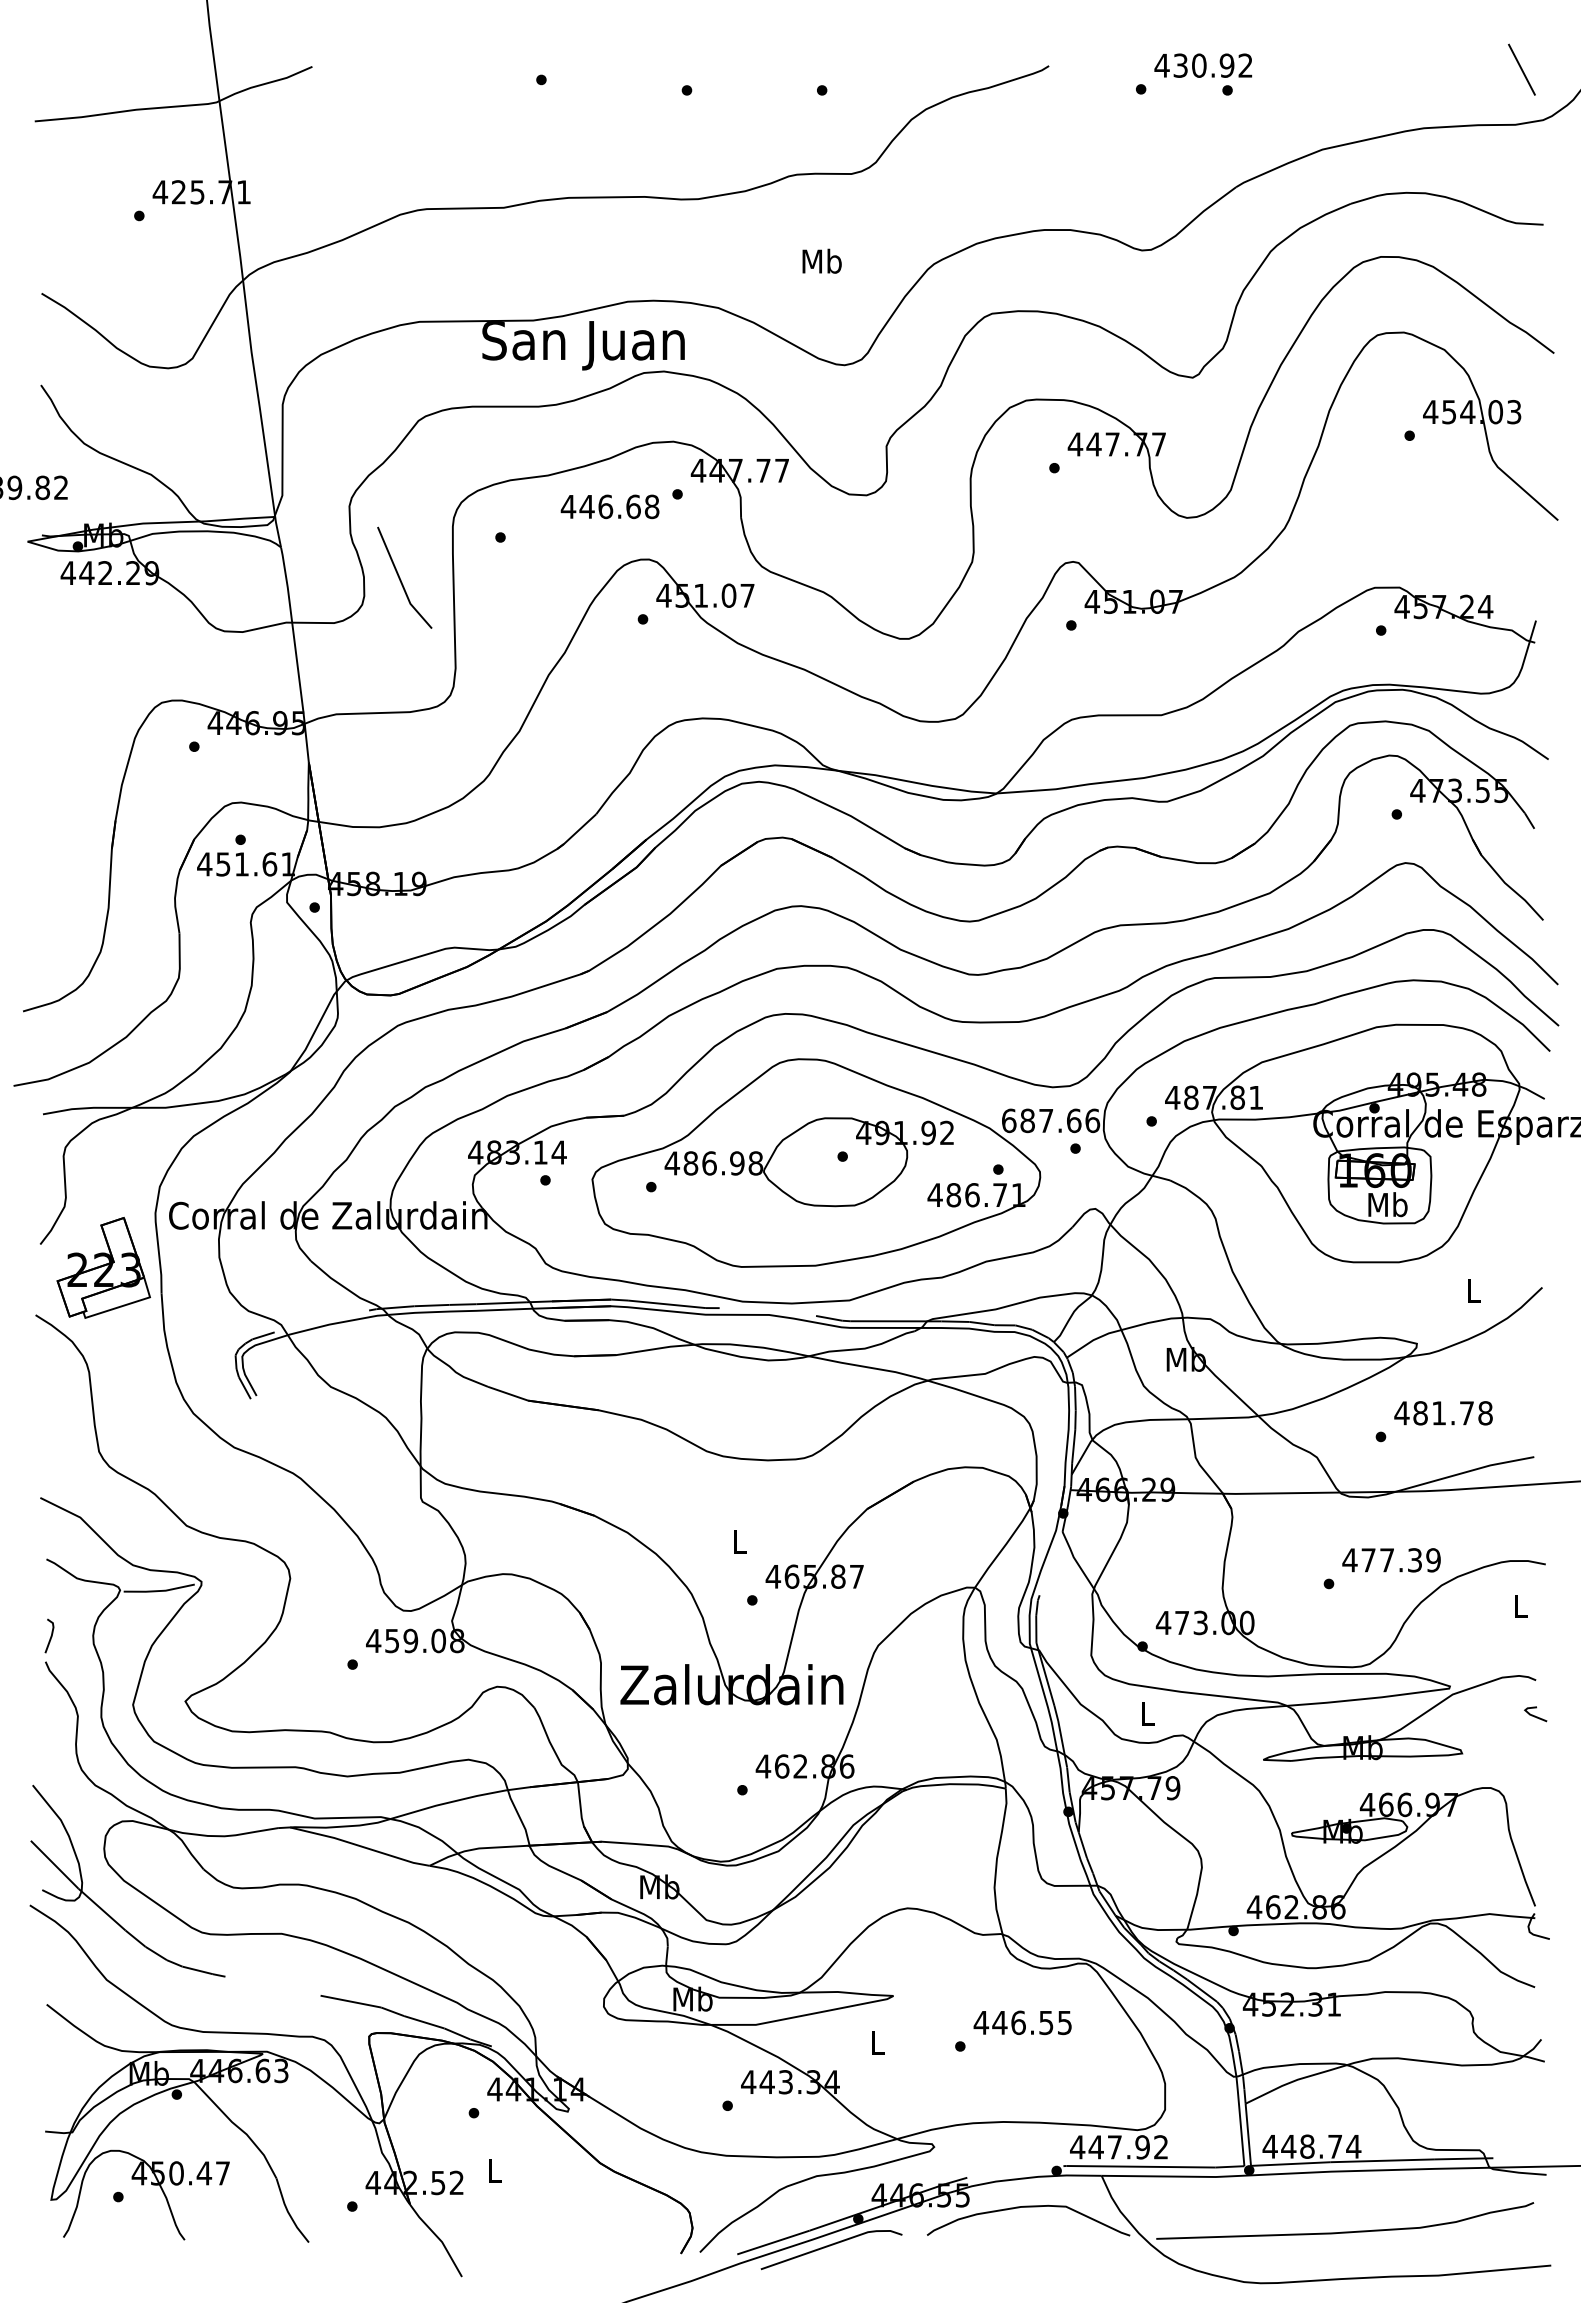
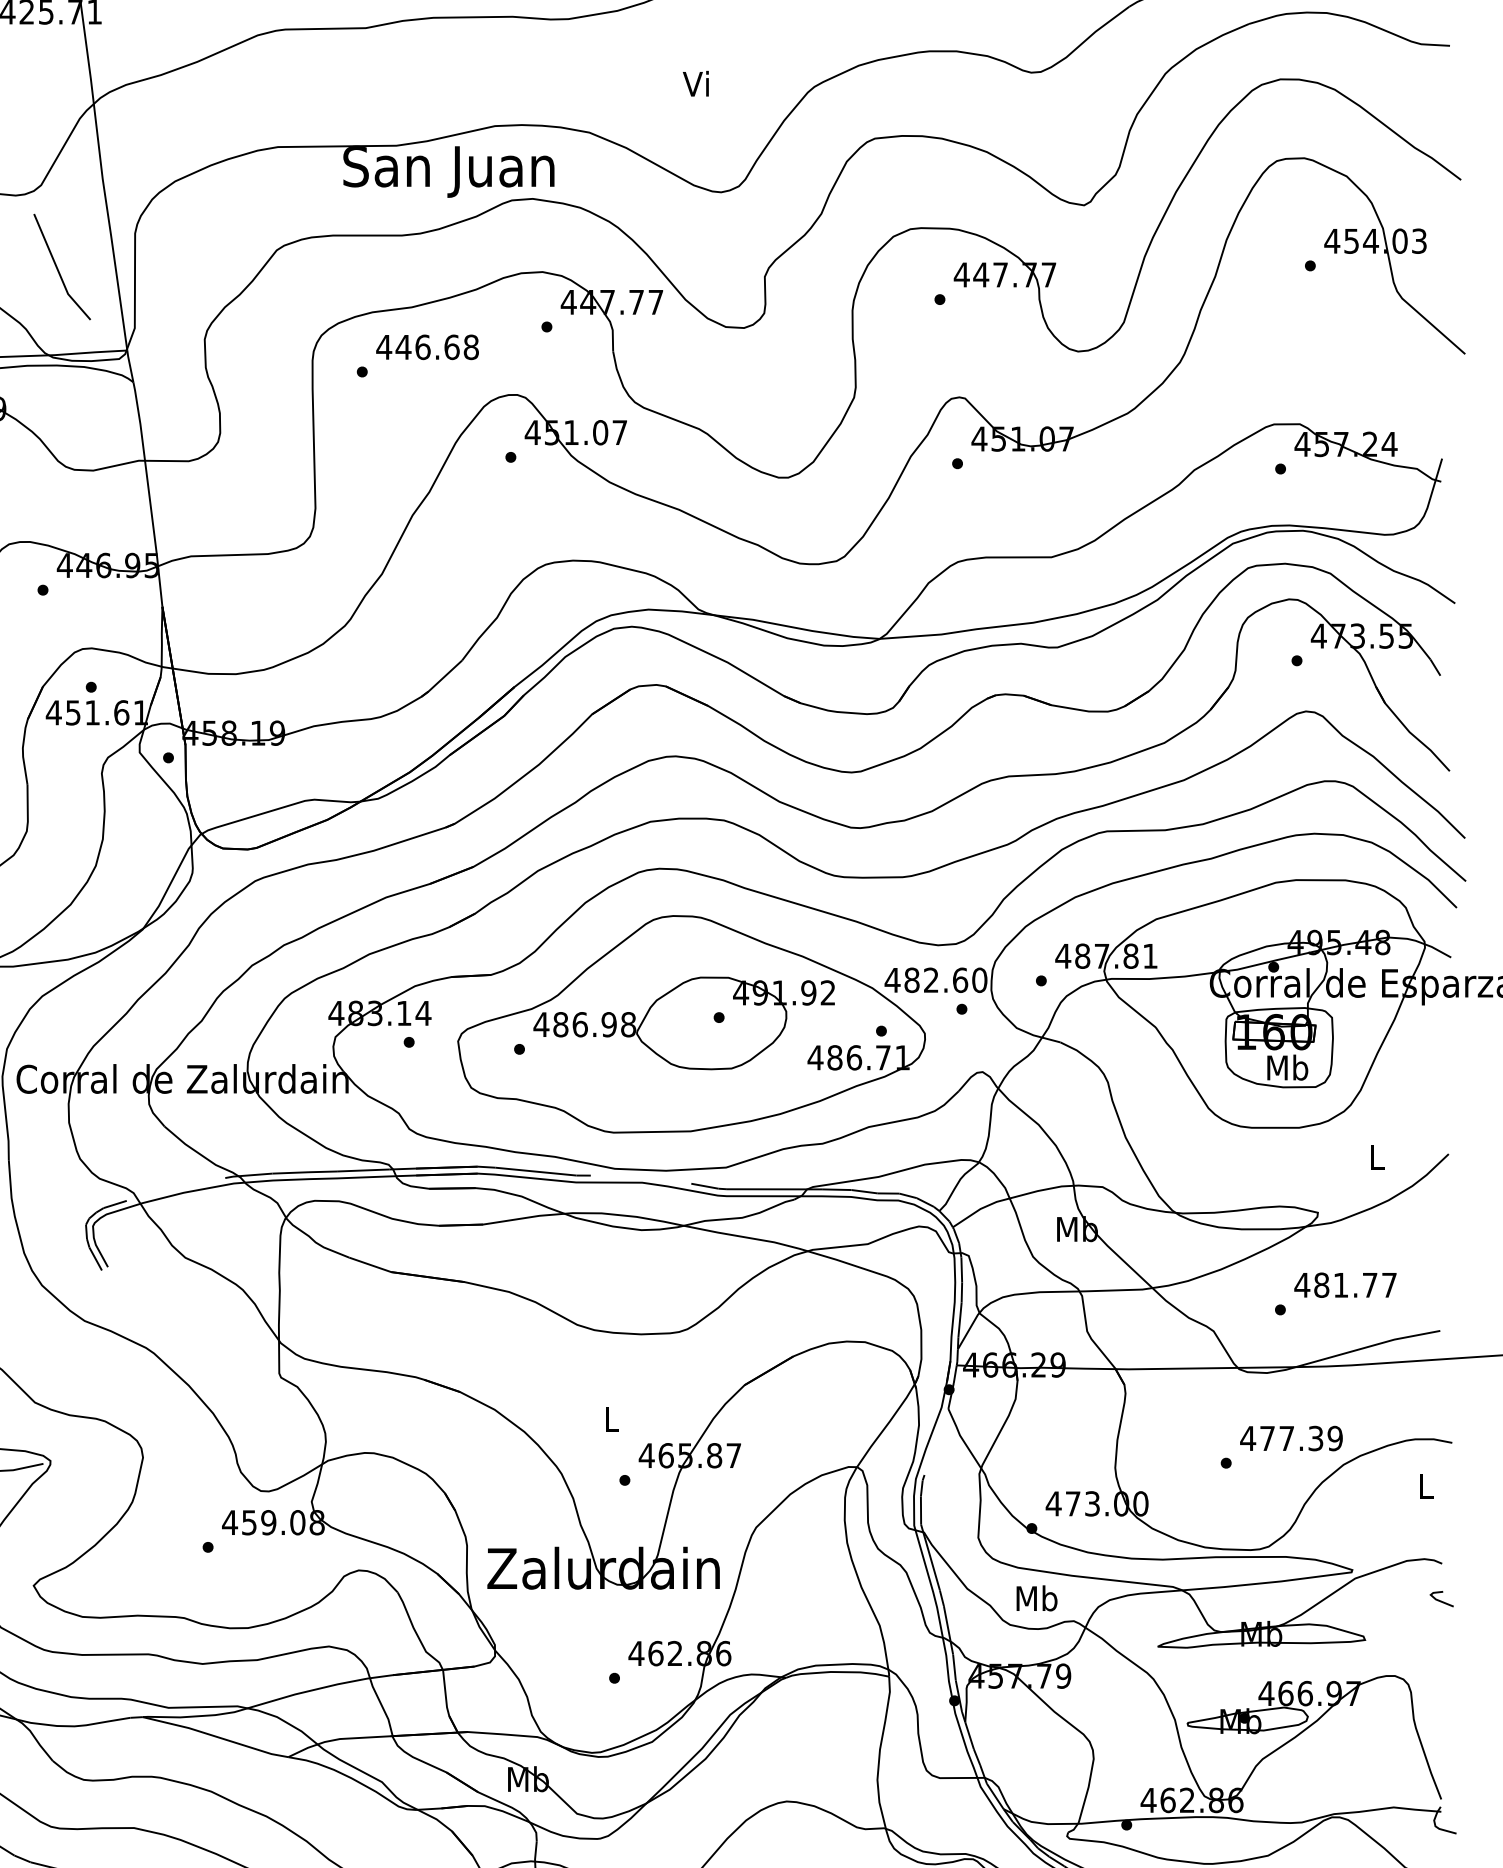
text: (821, 260) -> (697, 83), Mb -> Vi
text: (609, 506) -> (426, 346), moved
line: (401, 579) -> (58, 268), moved
text: (1050, 1120) -> (935, 979), 687.66 -> 482.60
text: (1485, 1413) -> (1389, 1285), 481.78 -> 481.77
text: (1147, 1713) -> (1036, 1598), L -> Mb

